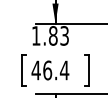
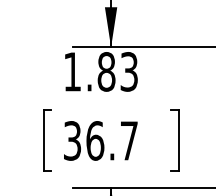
text: (50, 70) -> (101, 140), 46.4 -> 36.7

